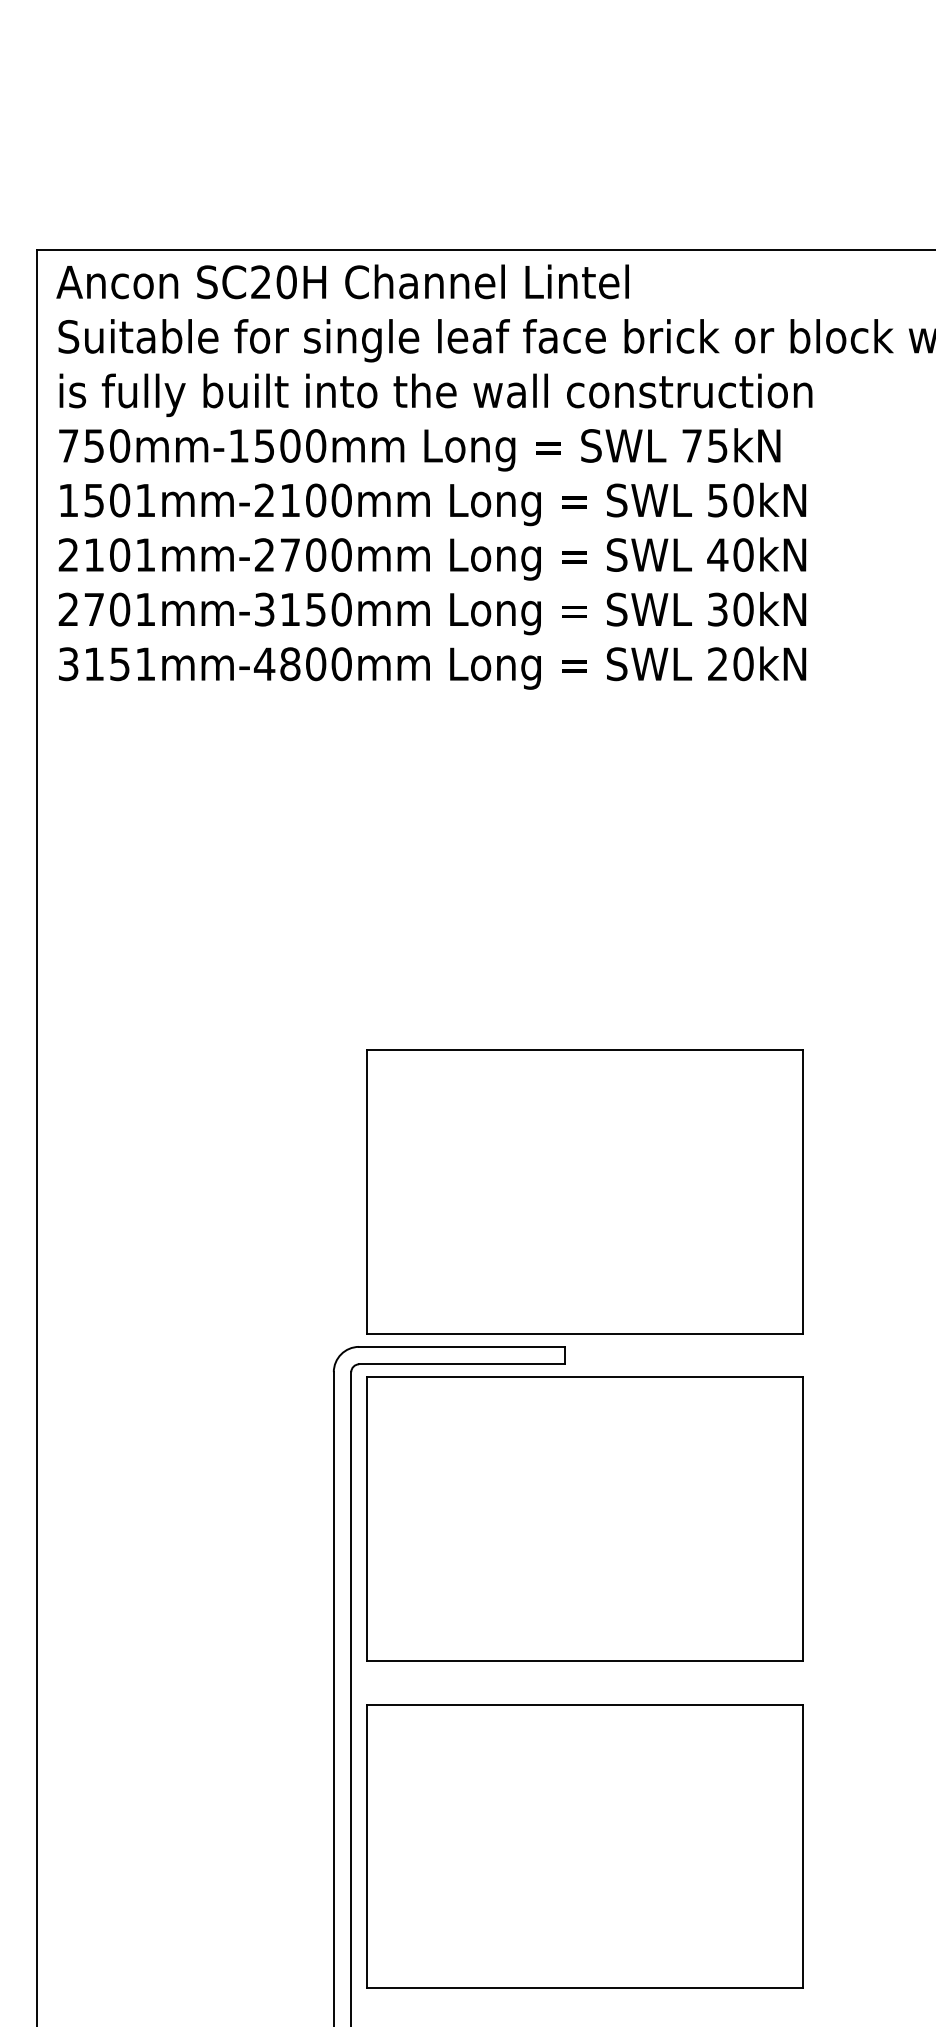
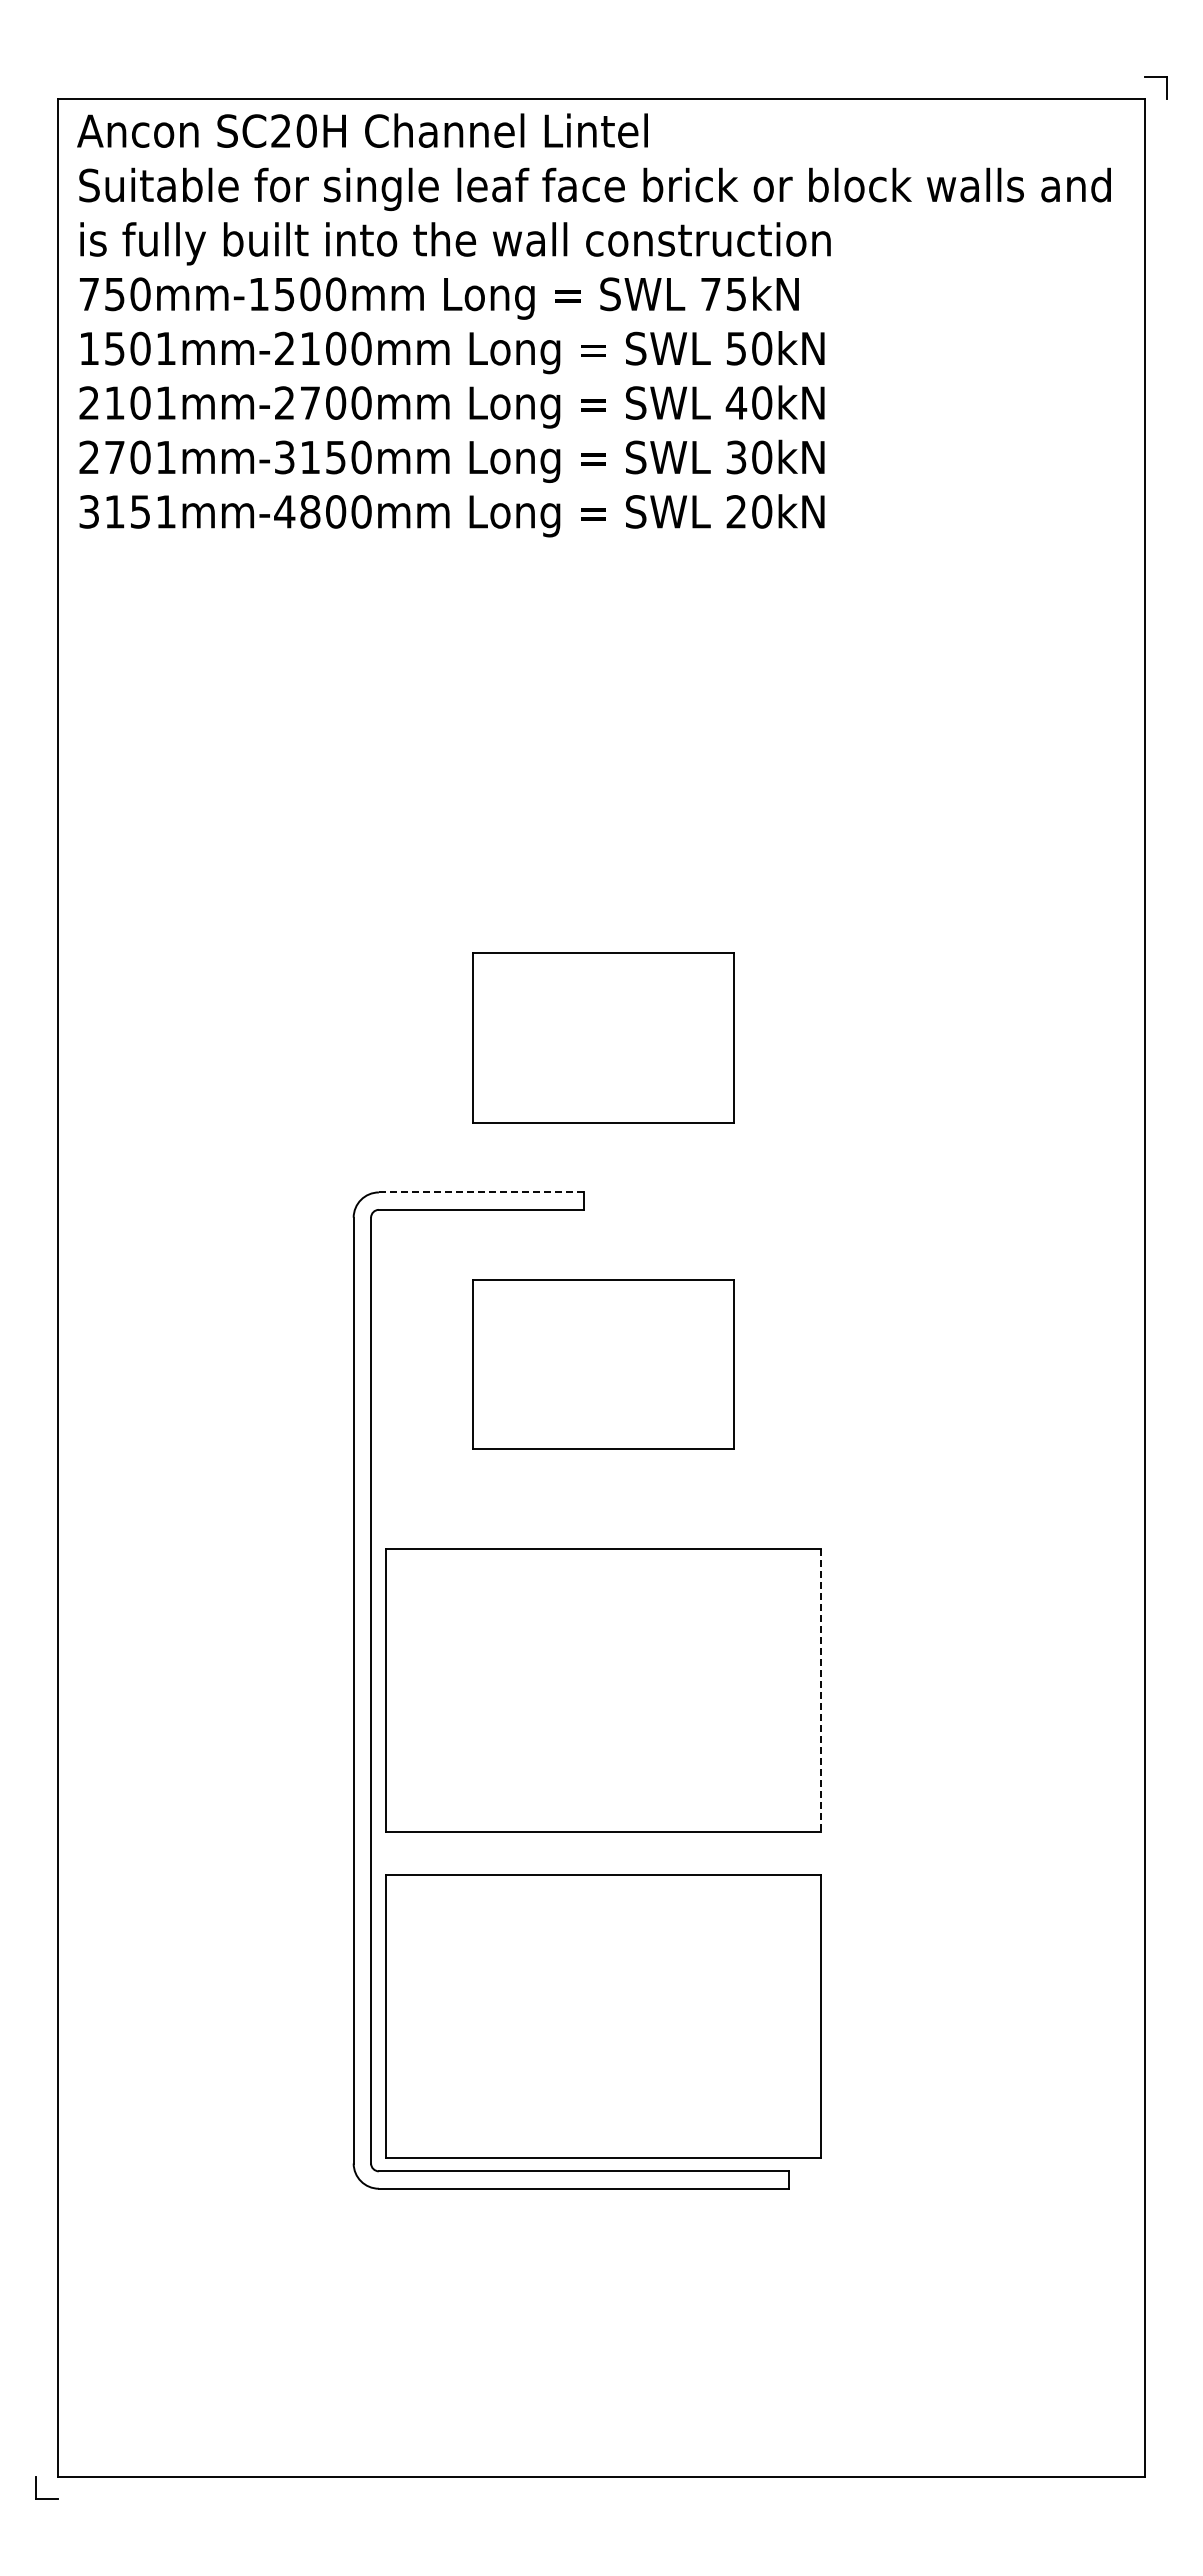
part: (584, 1191) -> (603, 1037), size x0.6
line: (462, 1346) -> (481, 1192), solid -> dashed
part: (584, 1519) -> (603, 1364), size x0.6
line: (803, 1847) -> (821, 1691), solid -> dashed

